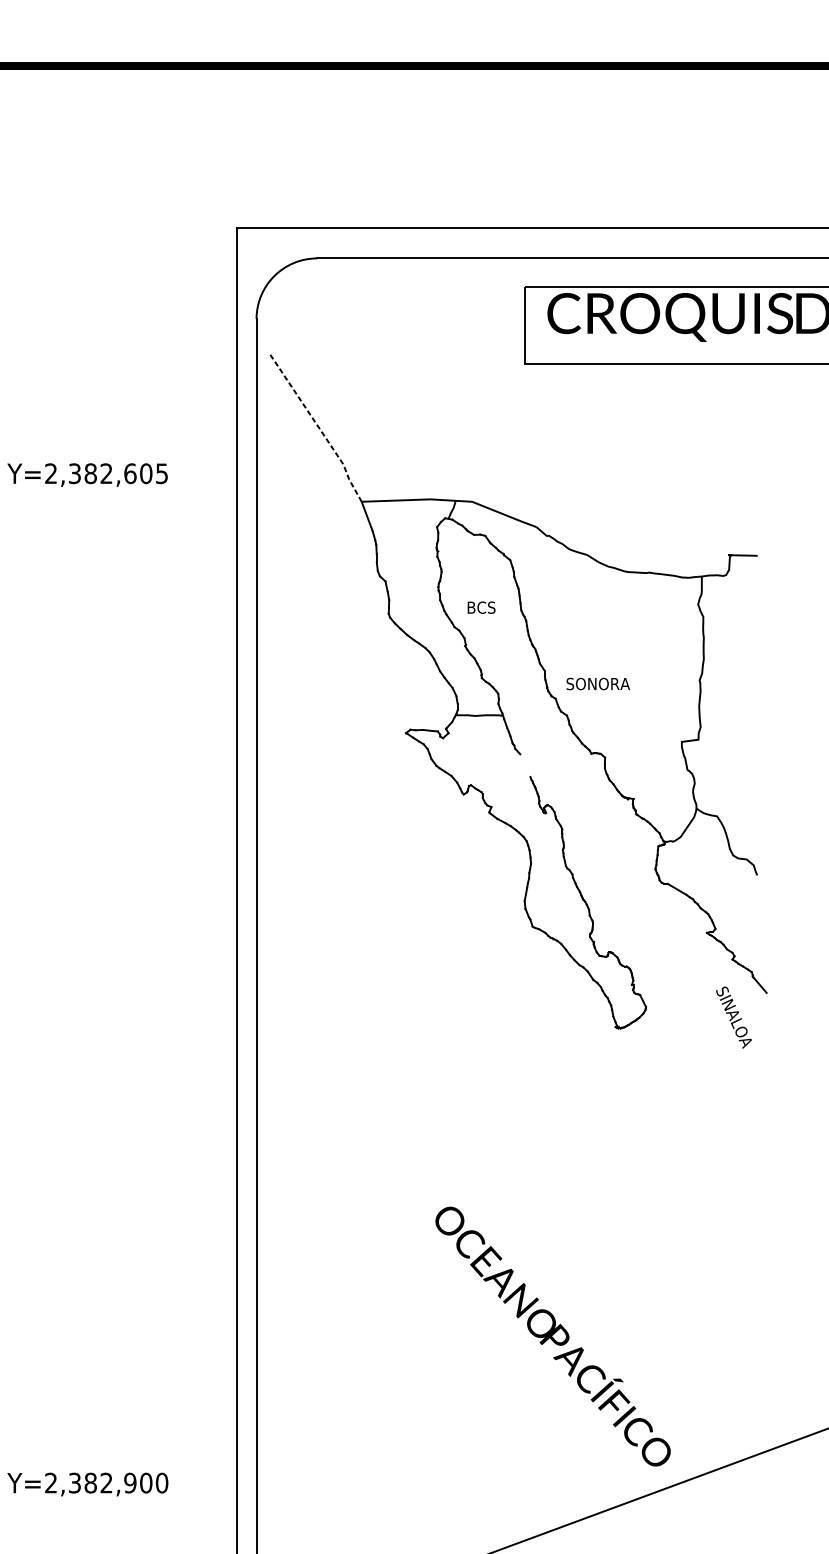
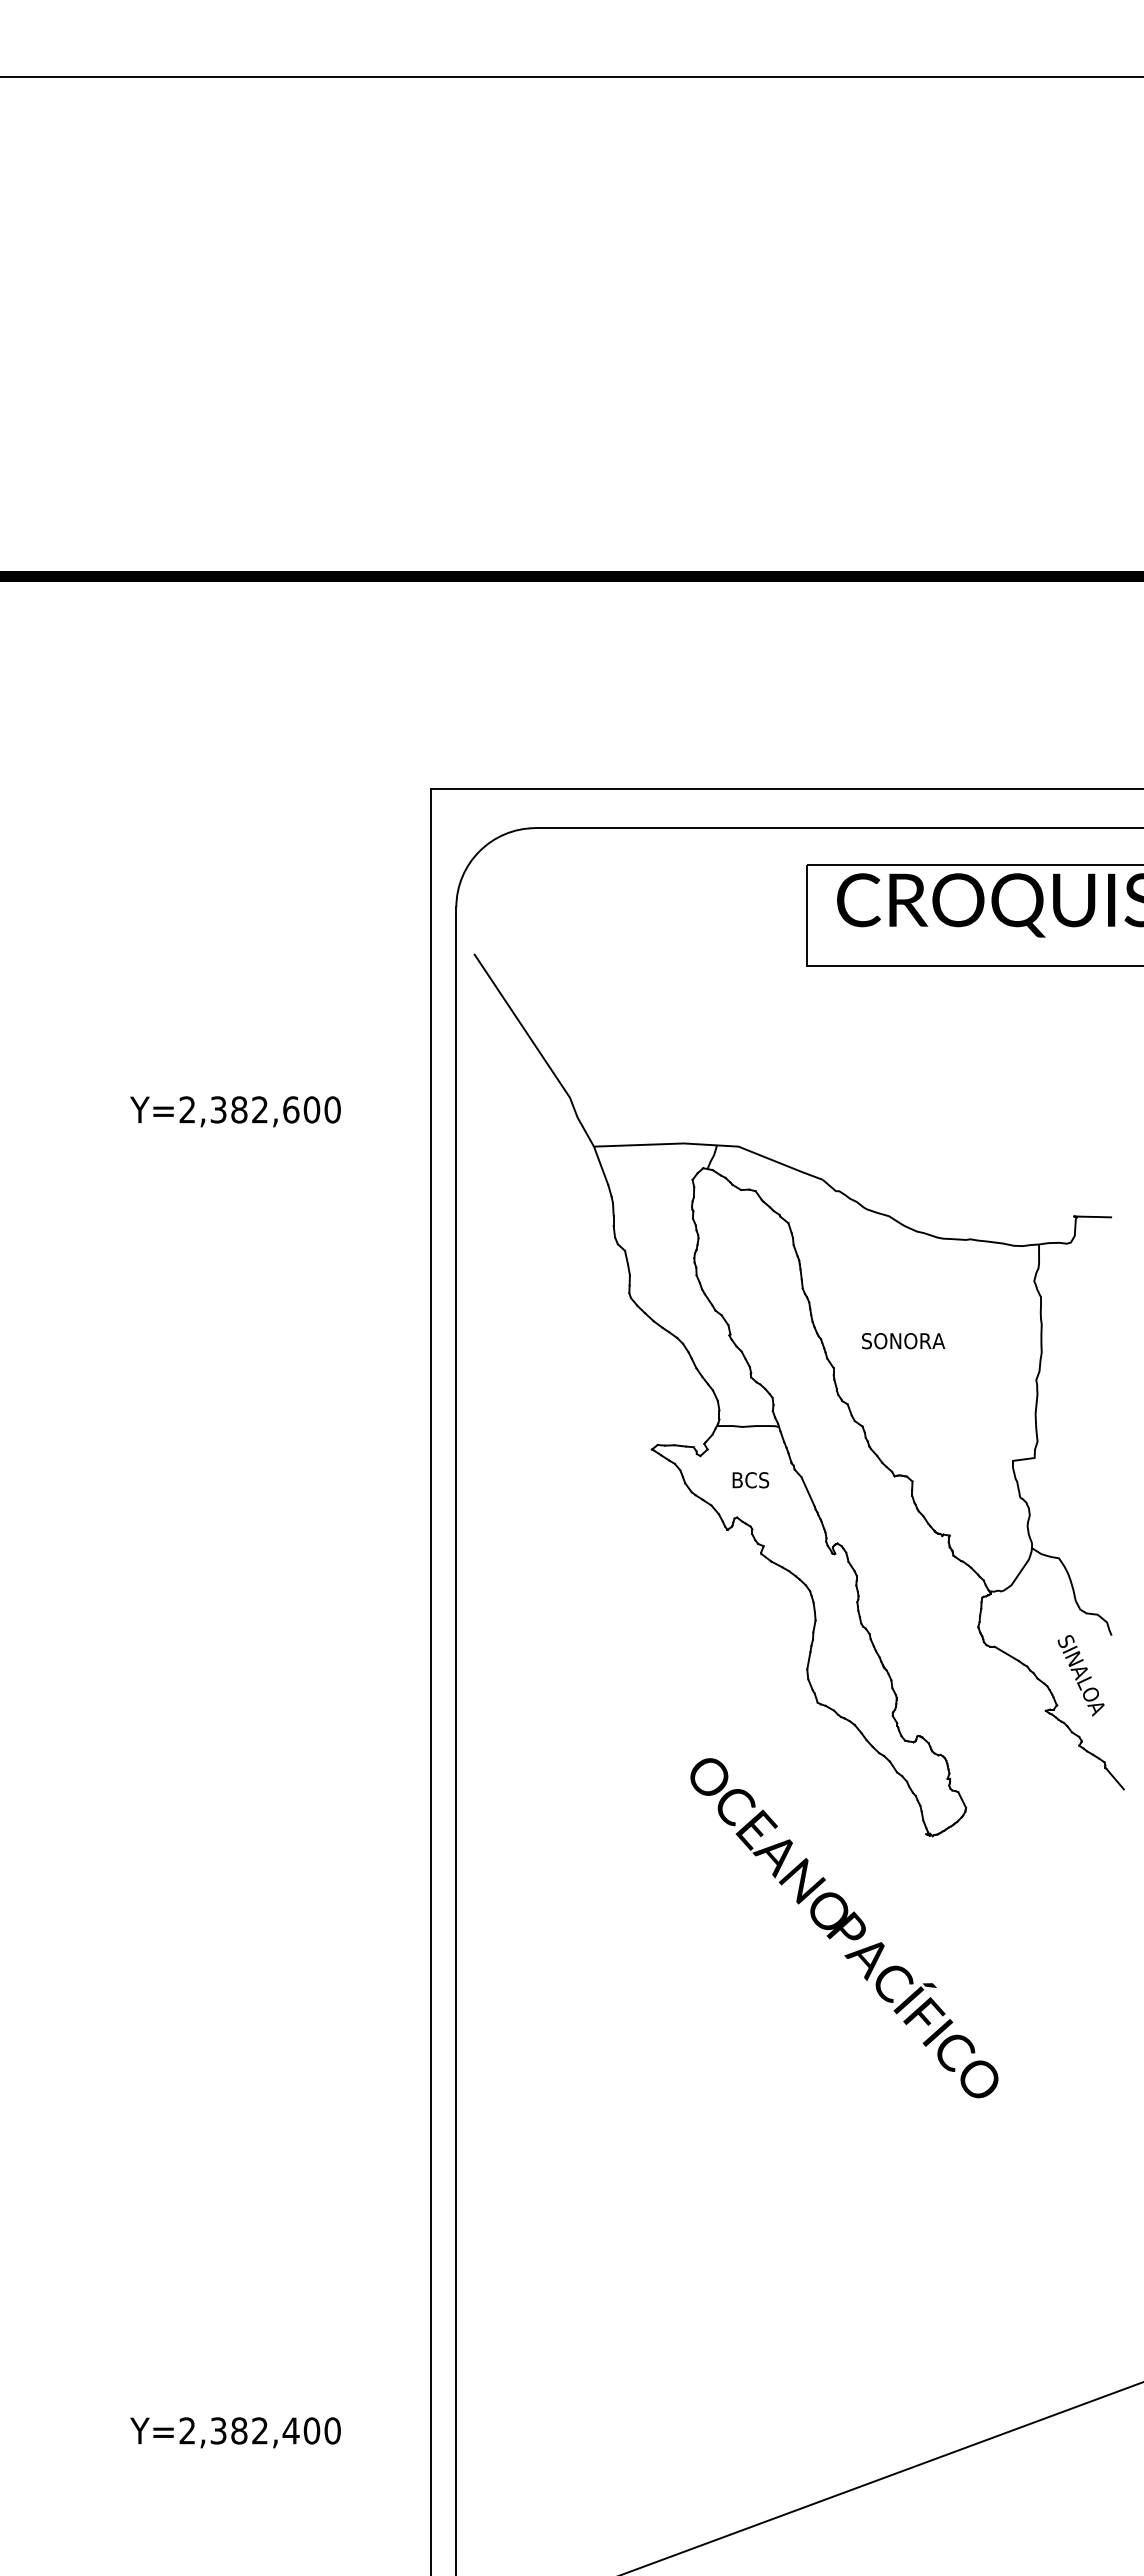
line: (318, 427) -> (537, 1049), dashed -> solid
text: (161, 473) -> (332, 1109), Y=2,382,605 -> Y=2,382,600
text: (481, 607) -> (750, 1480), moved
text: (598, 684) -> (903, 1341), moved
line: (524, 765) -> (807, 1491), added
text: (733, 1017) -> (1080, 1675), moved
text: (553, 1336) -> (844, 1928), moved
text: (129, 1482) -> (290, 2430), Y=2,382,900 -> Y=2,382,400

